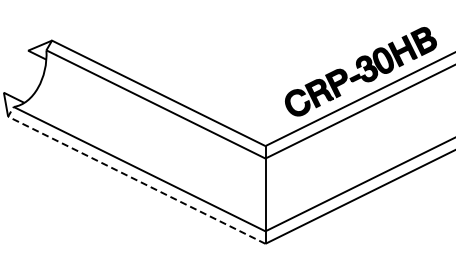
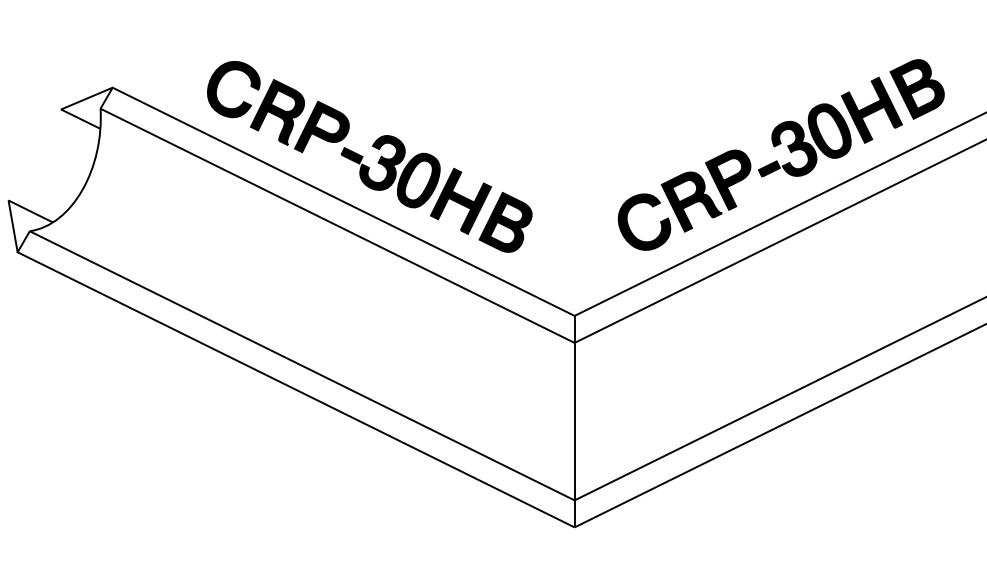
part: (170, 72) -> (369, 156), added
line: (130, 177) -> (282, 383), dashed -> solid

